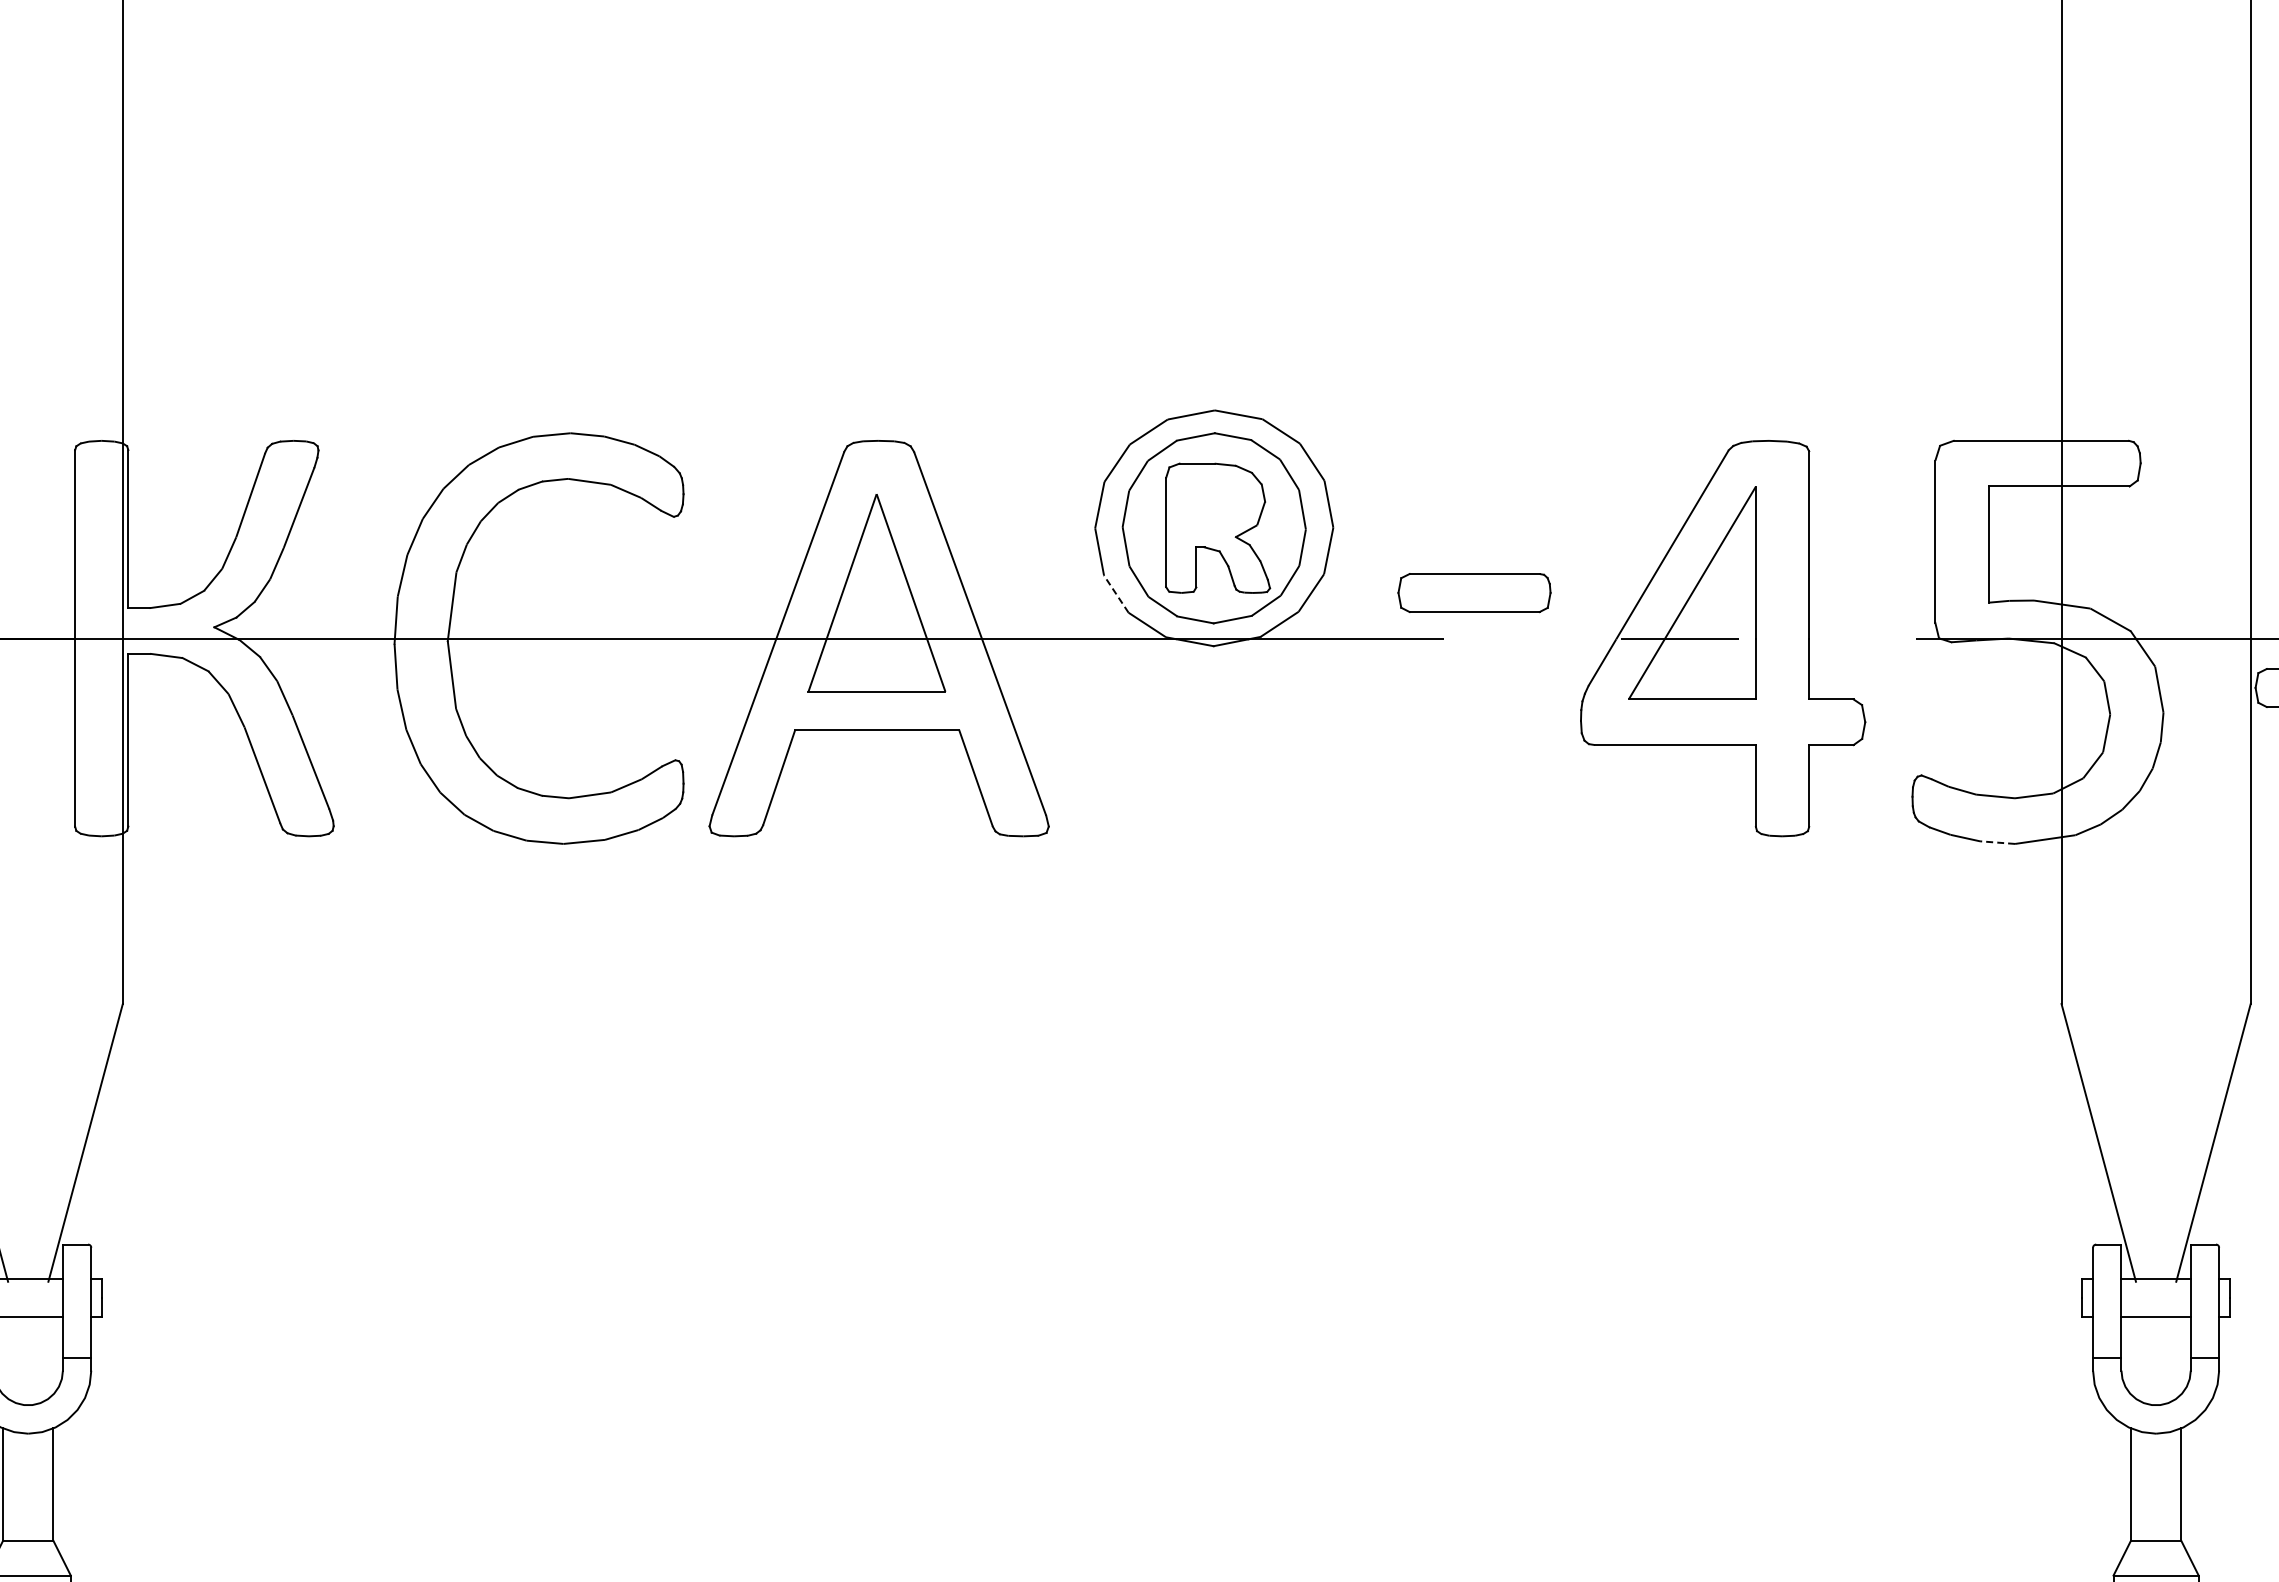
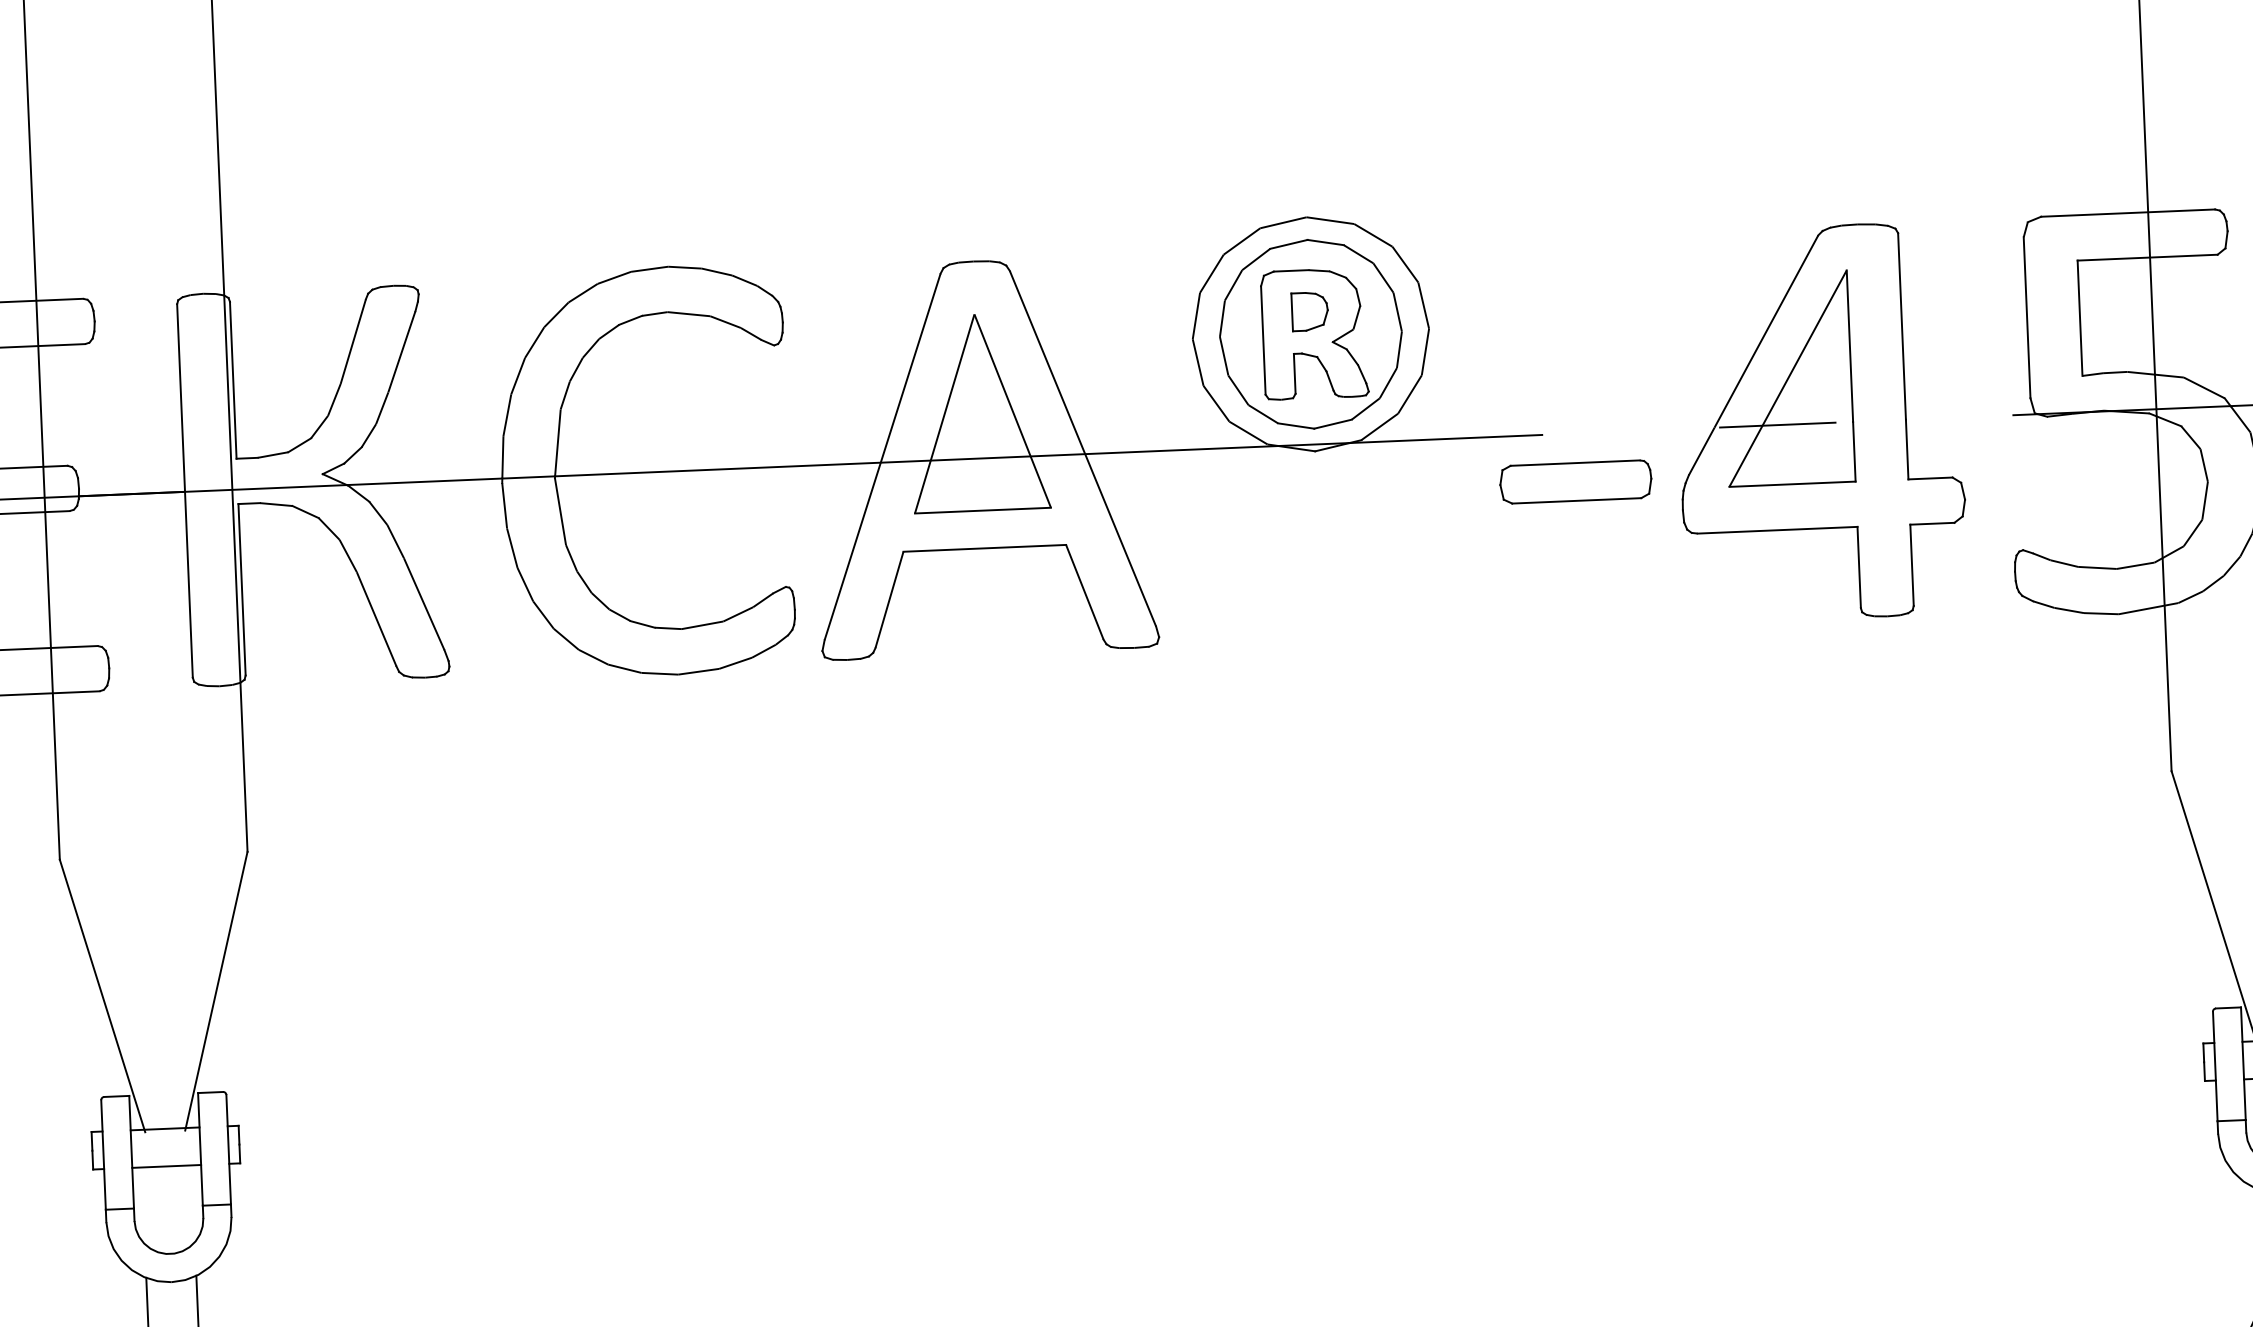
part: (1214, 505) -> (1310, 311), added
part: (1474, 593) -> (1575, 482), moved
line: (1116, 594) -> (1216, 404), dashed -> solid
line: (1997, 842) -> (2101, 613), dashed -> solid

